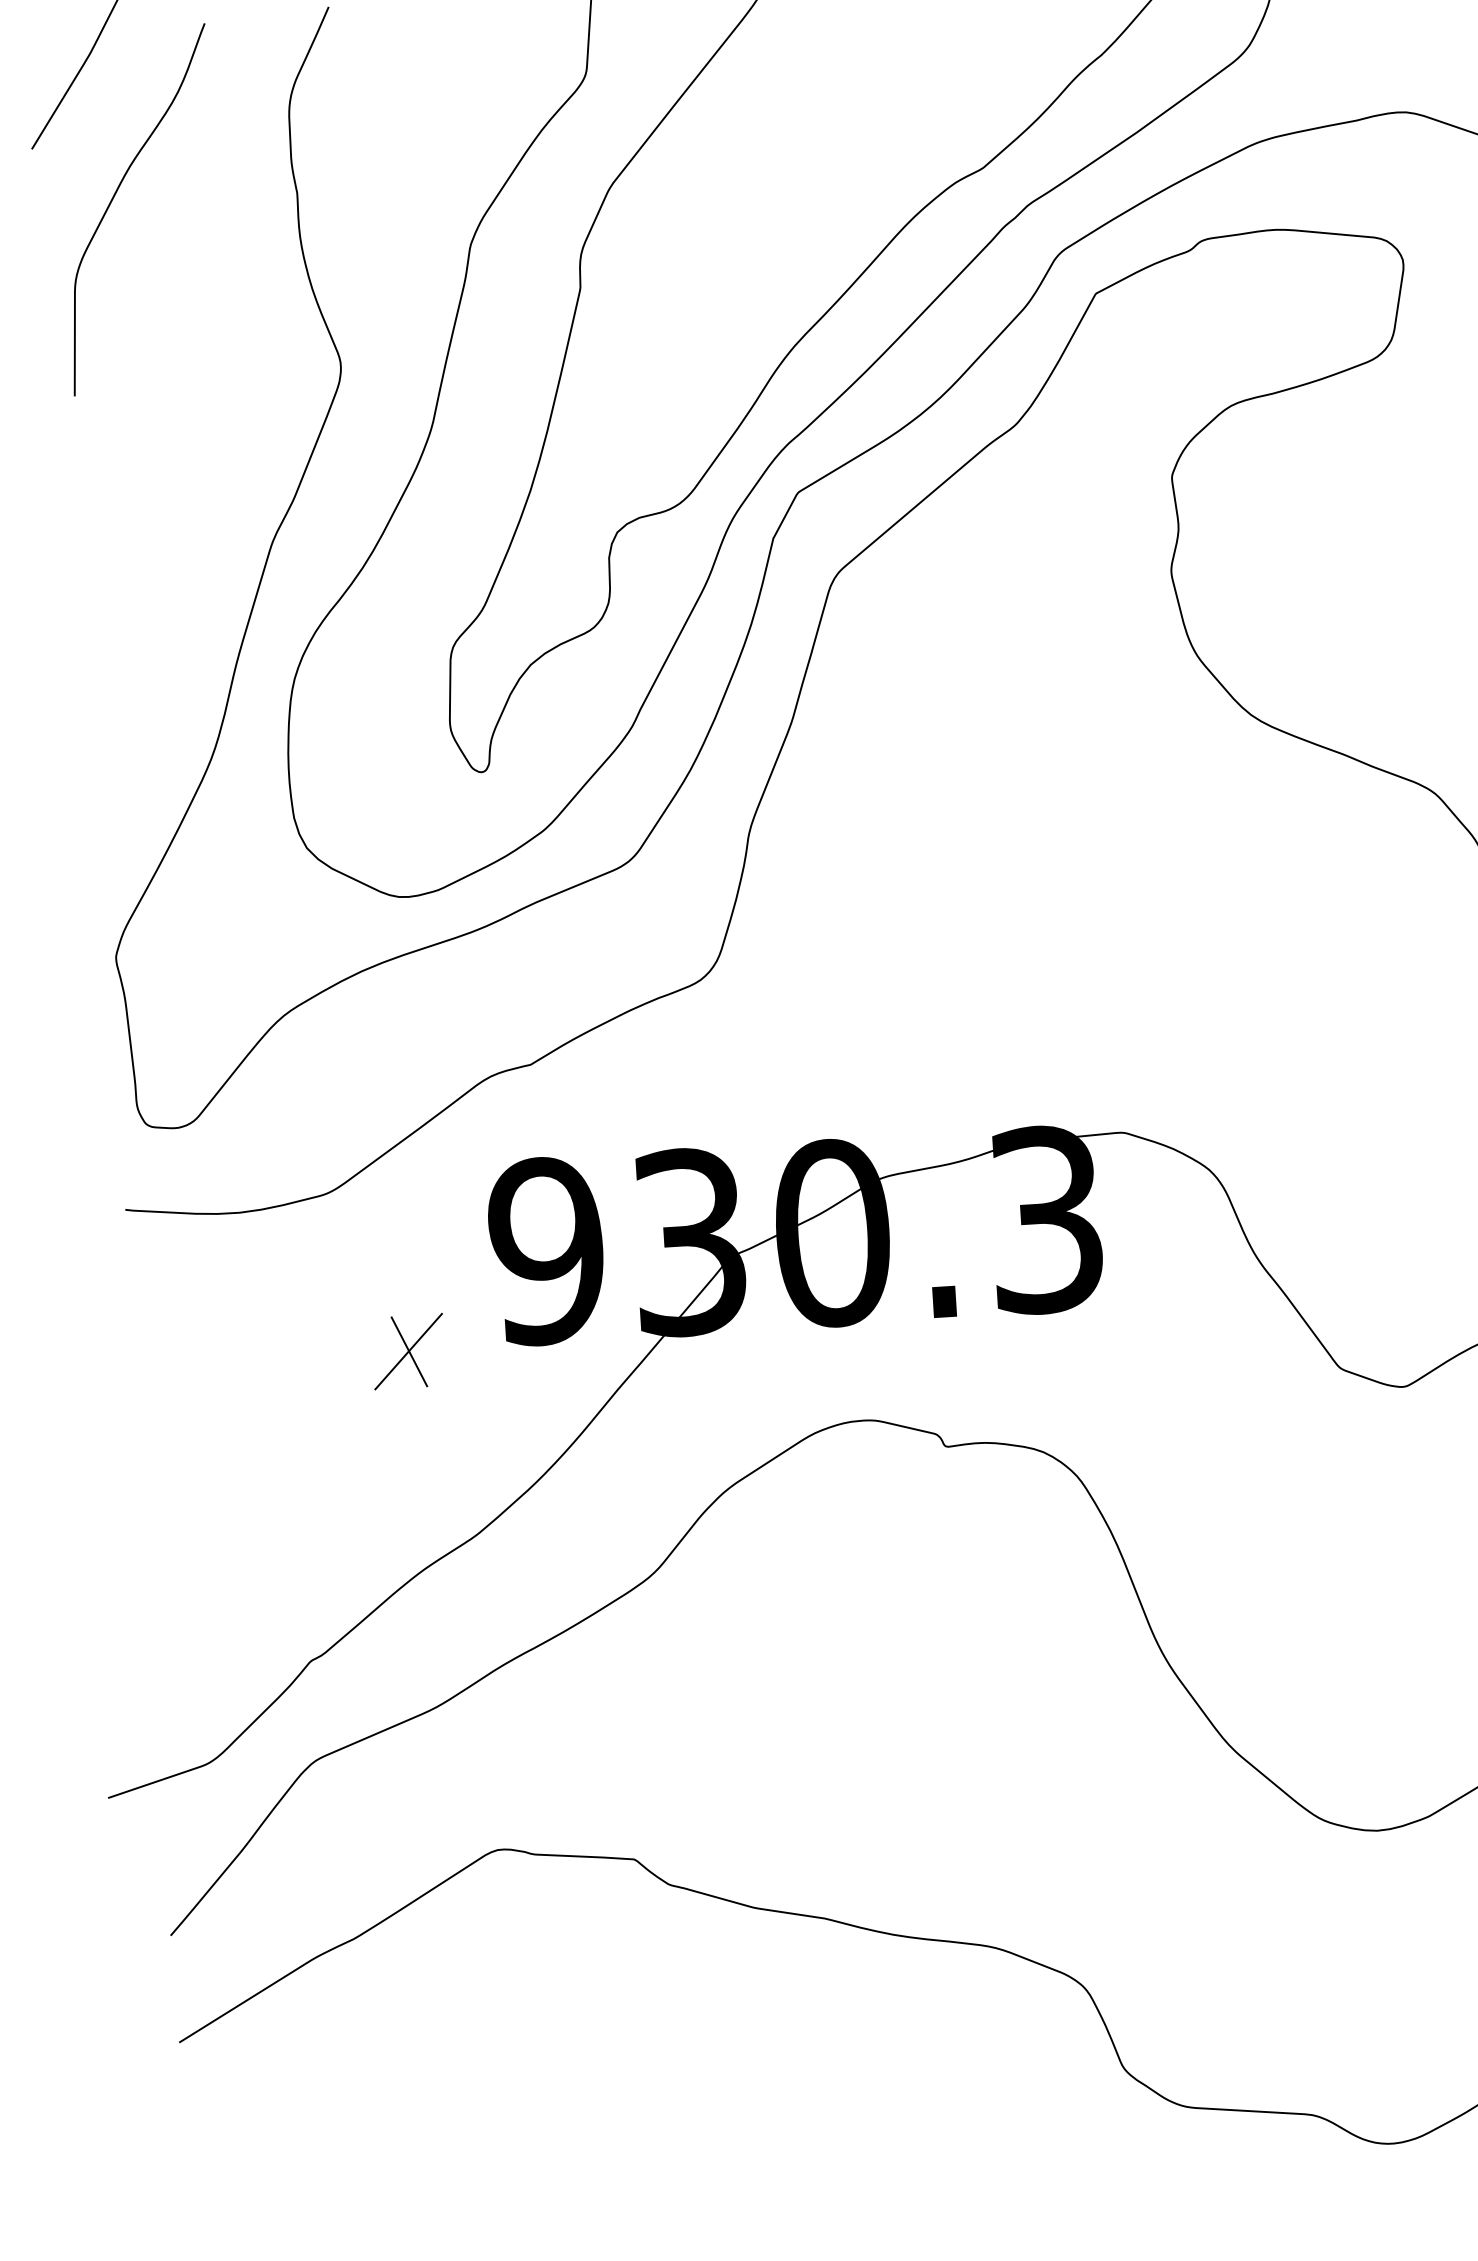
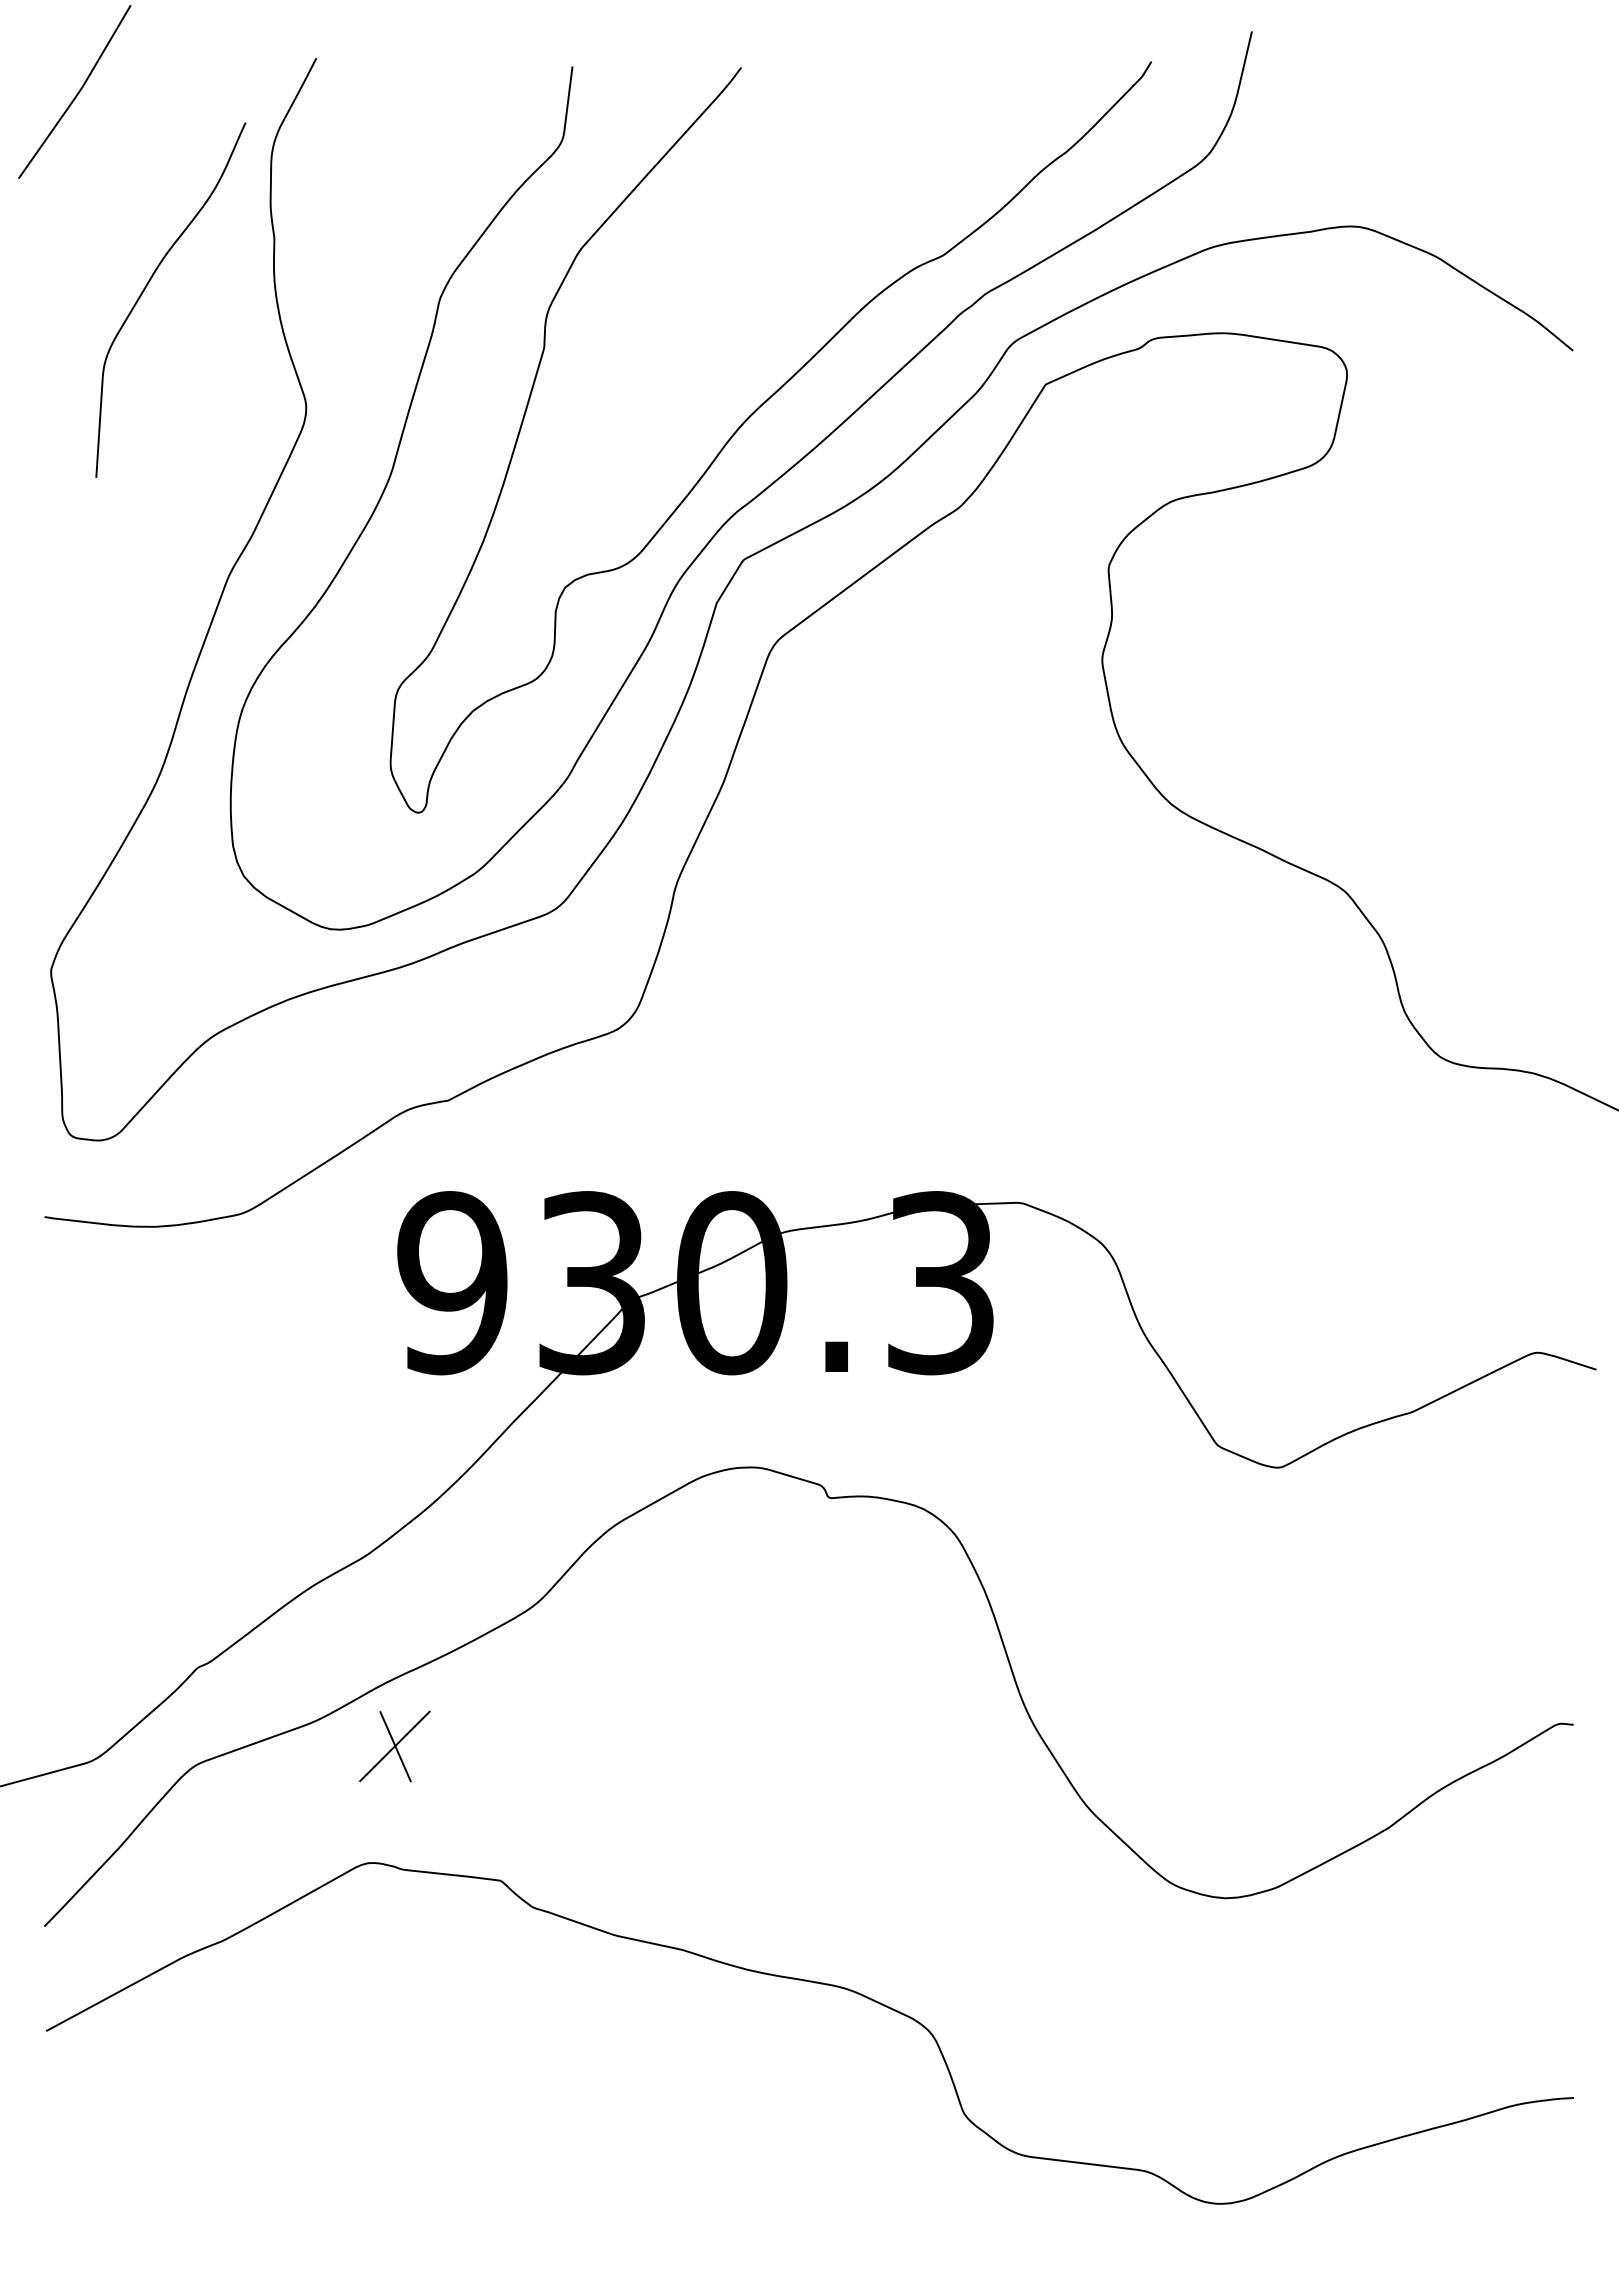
curve: (114, 197) -> (147, 286), moved
part: (408, 1351) -> (394, 1746), moved

